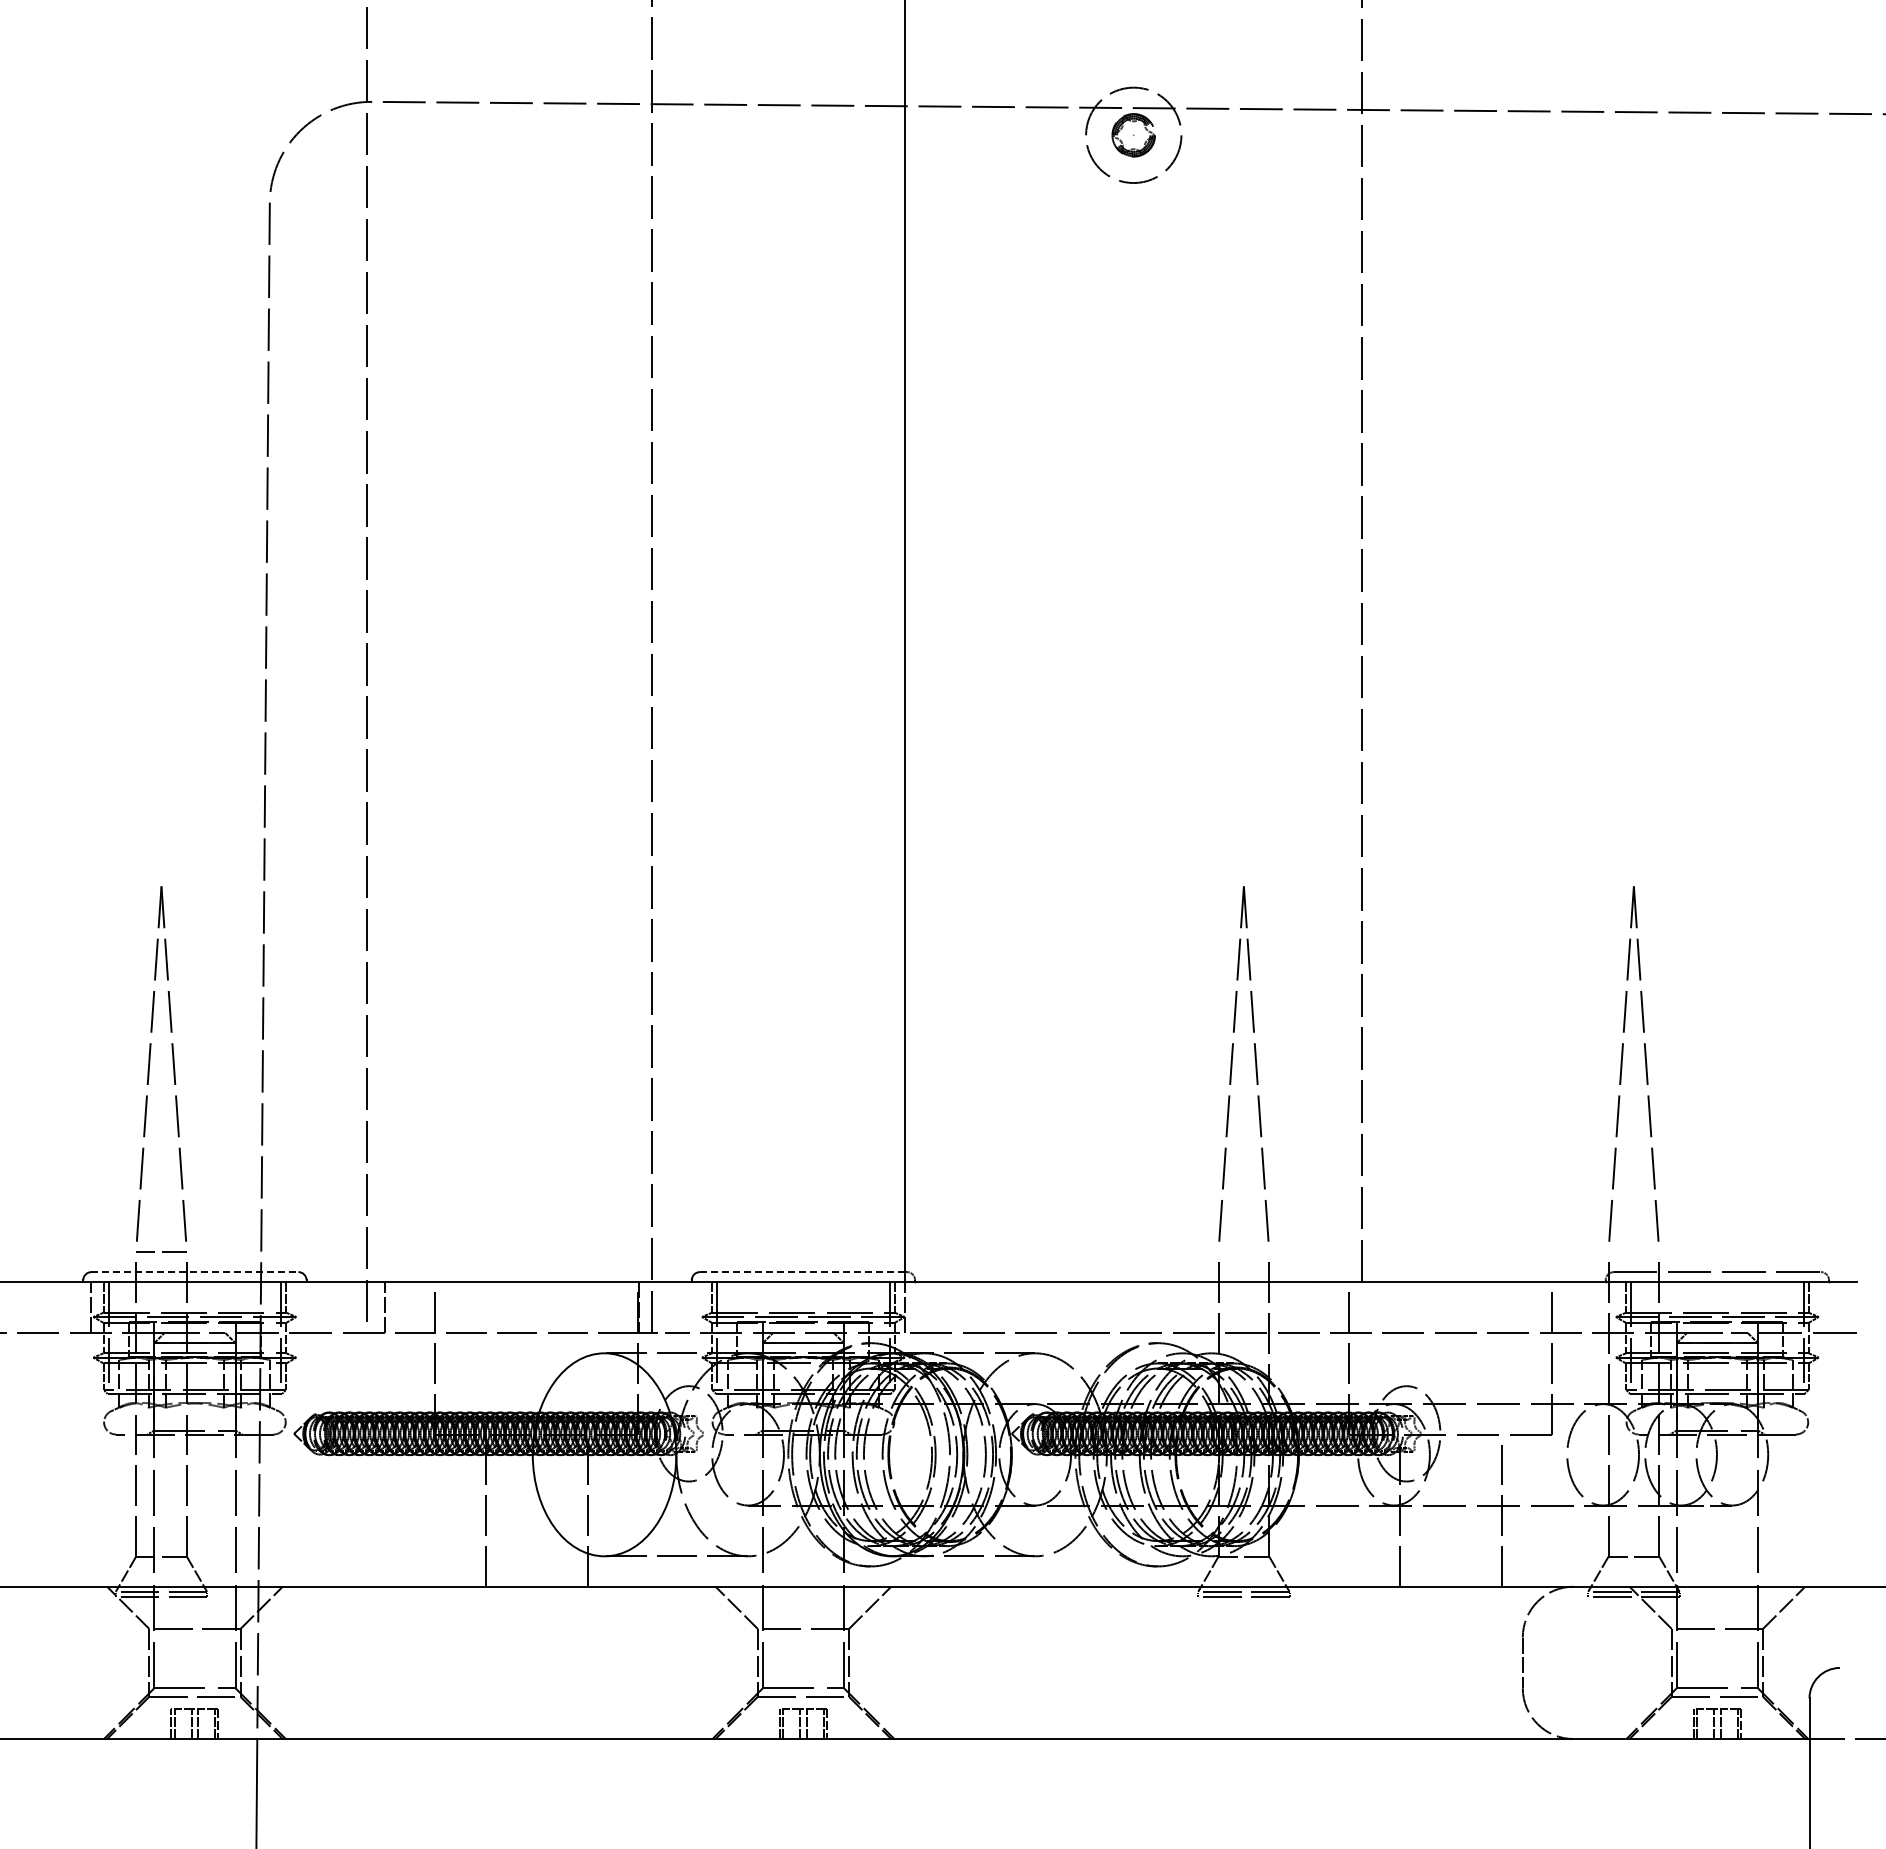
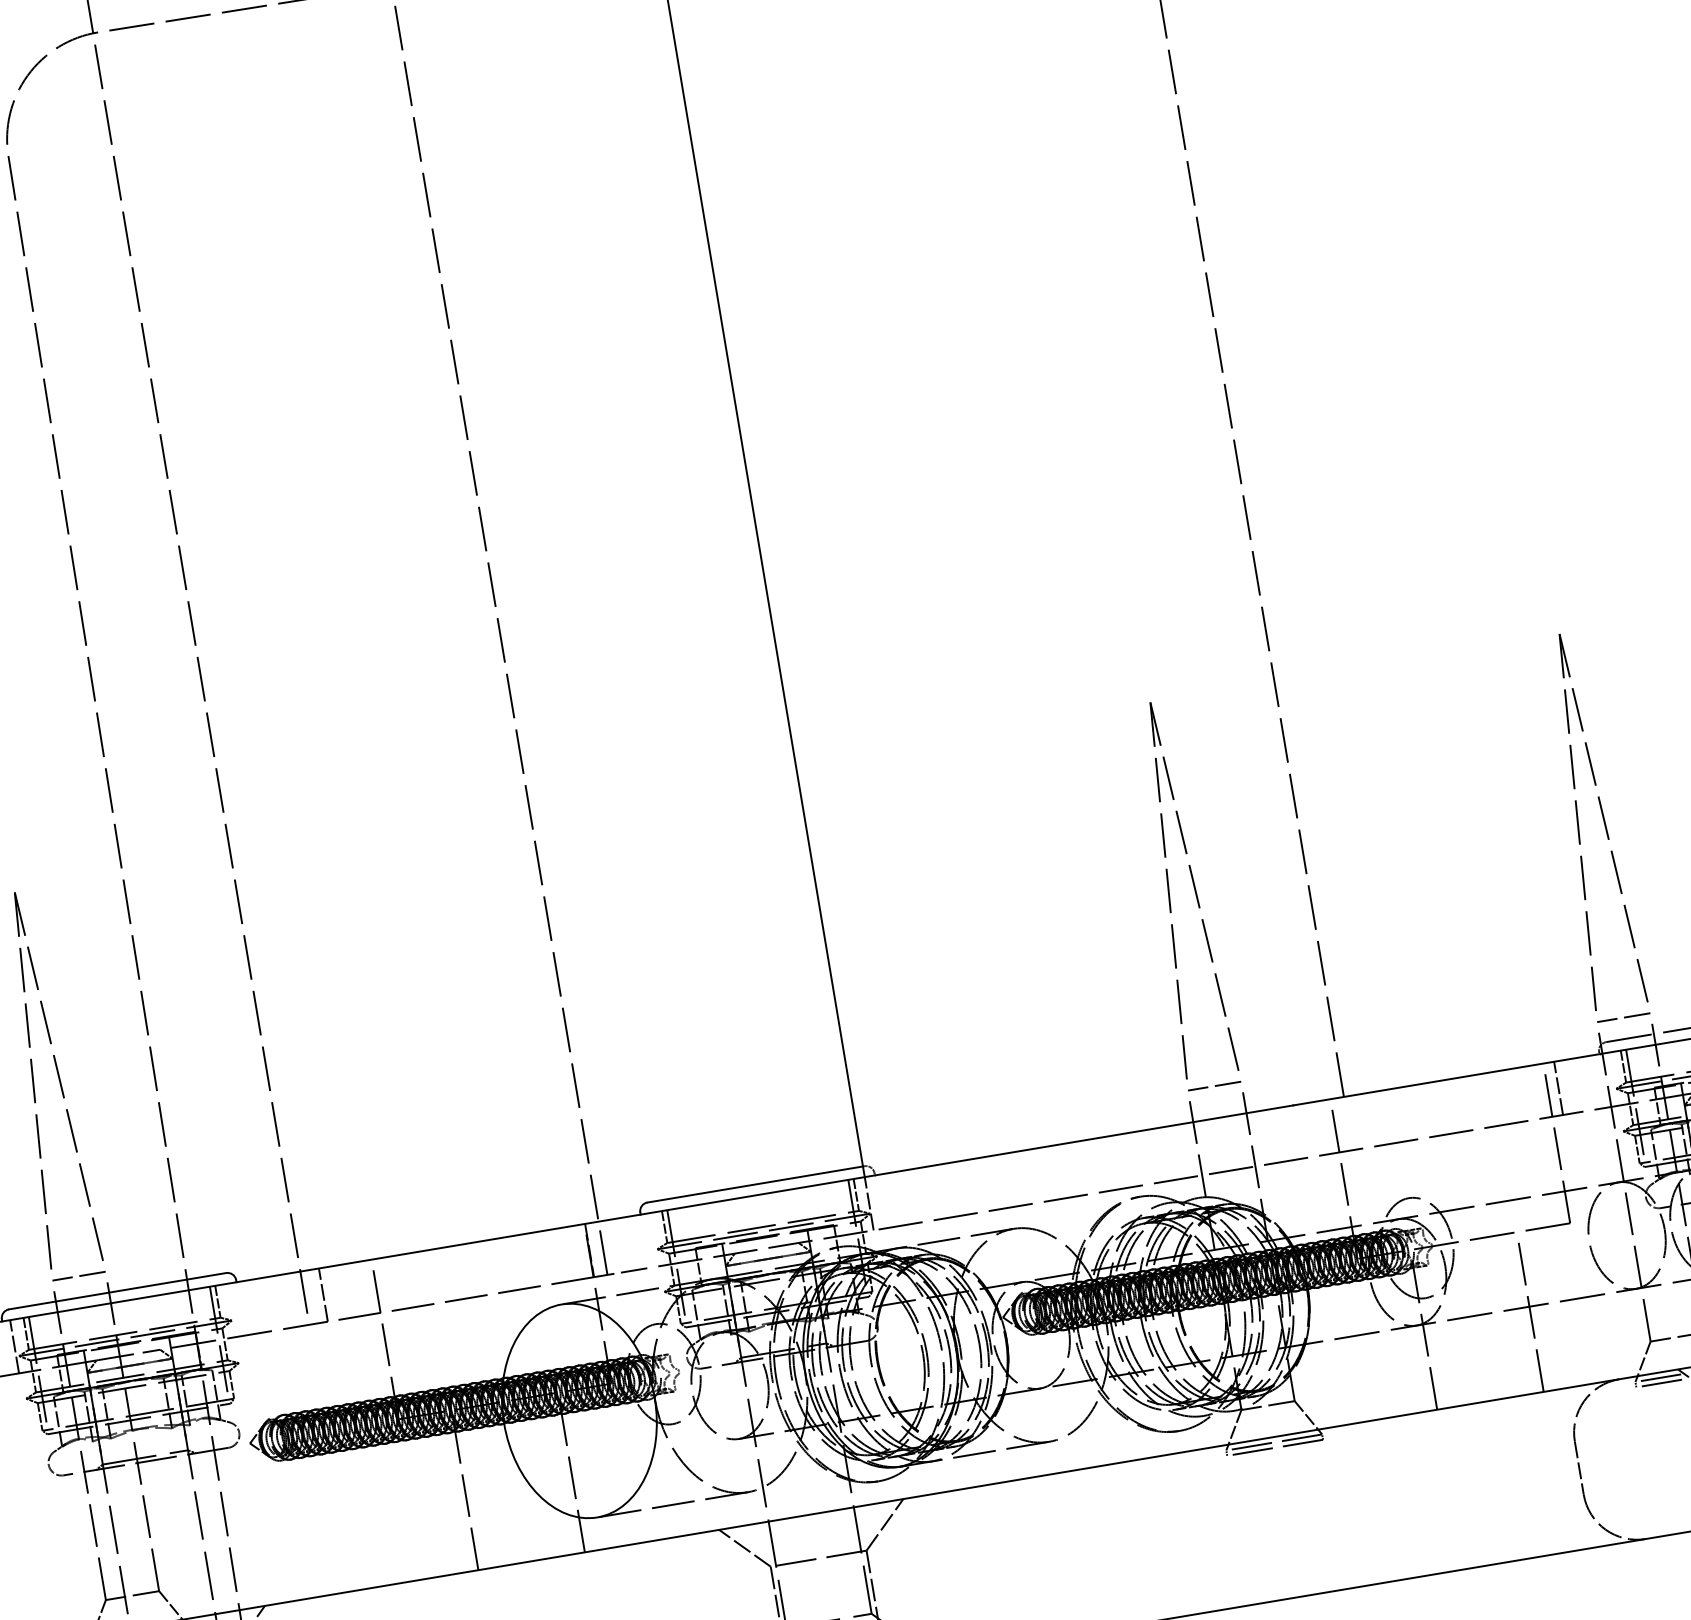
line: (1243, 1252) -> (1214, 1086), added
line: (1633, 1252) -> (1623, 1018), added
line: (194, 1272) -> (117, 1291), dashed -> solid
line: (802, 1272) -> (755, 1184), dashed -> solid
line: (1562, 1307) -> (1558, 1088), added

